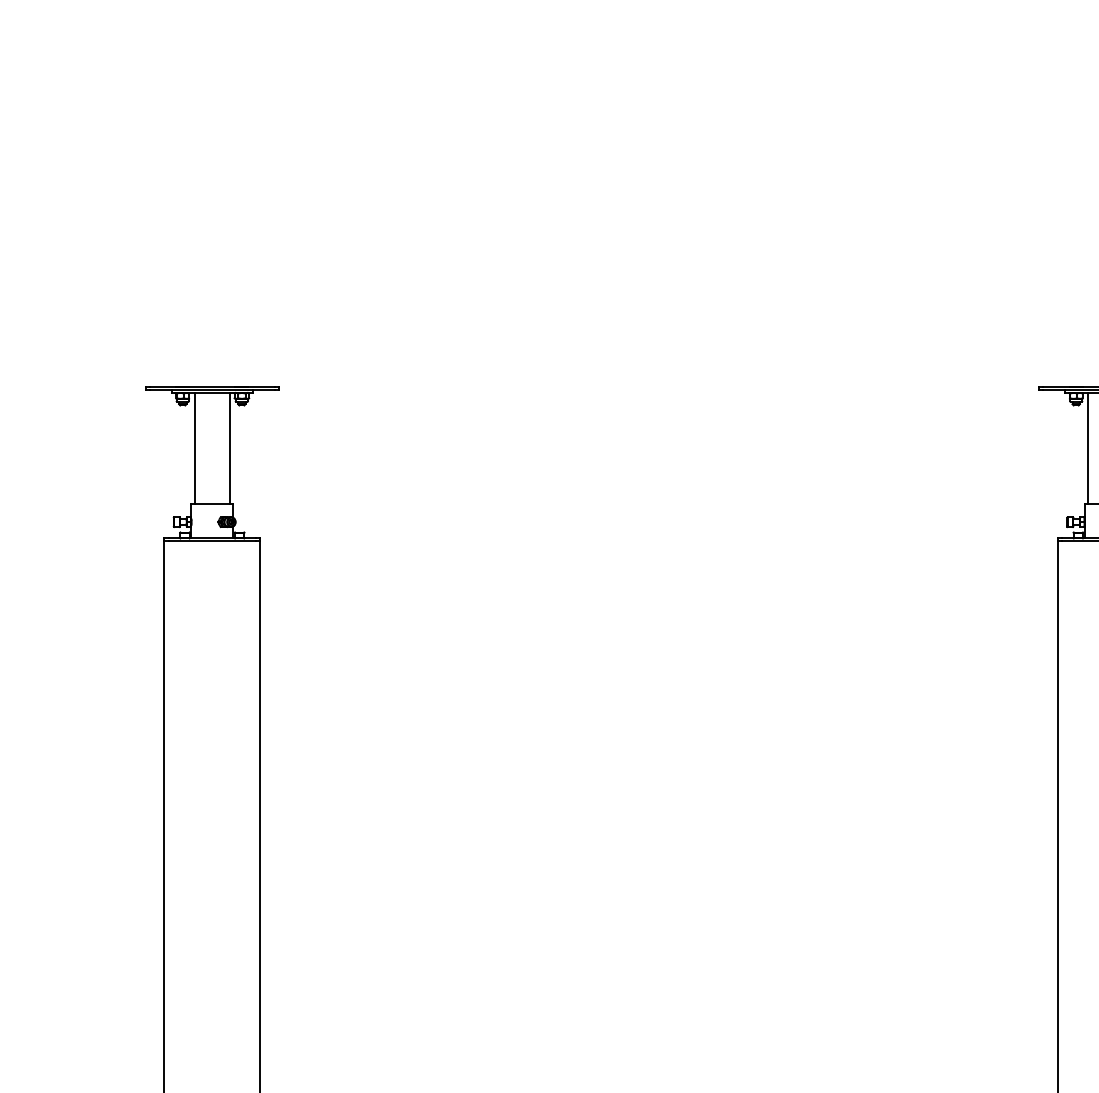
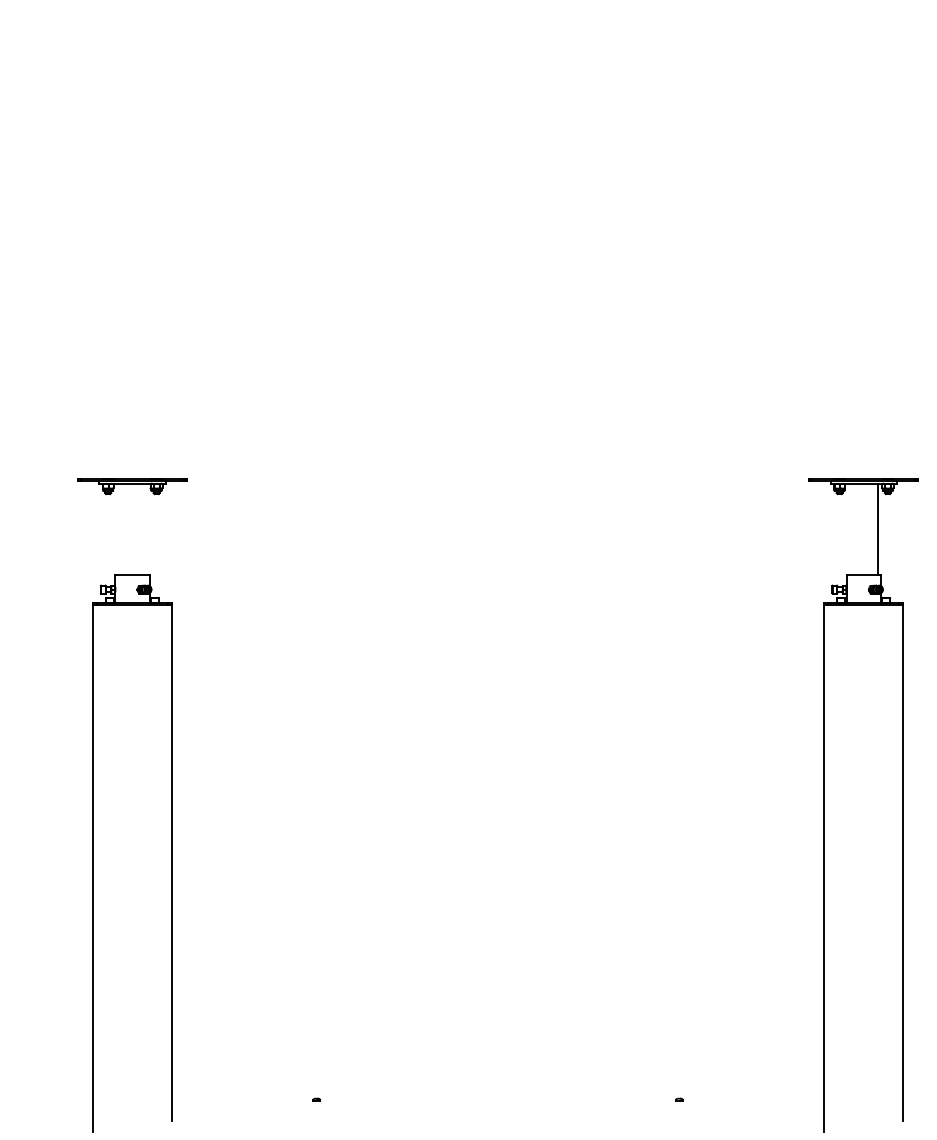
line: (194, 447) -> (117, 528), removed
line: (229, 447) -> (146, 528), removed
line: (1088, 447) -> (849, 528), removed

